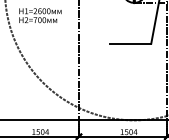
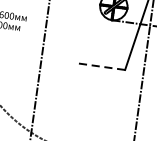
line: (130, 43) -> (101, 66), solid -> dashed

